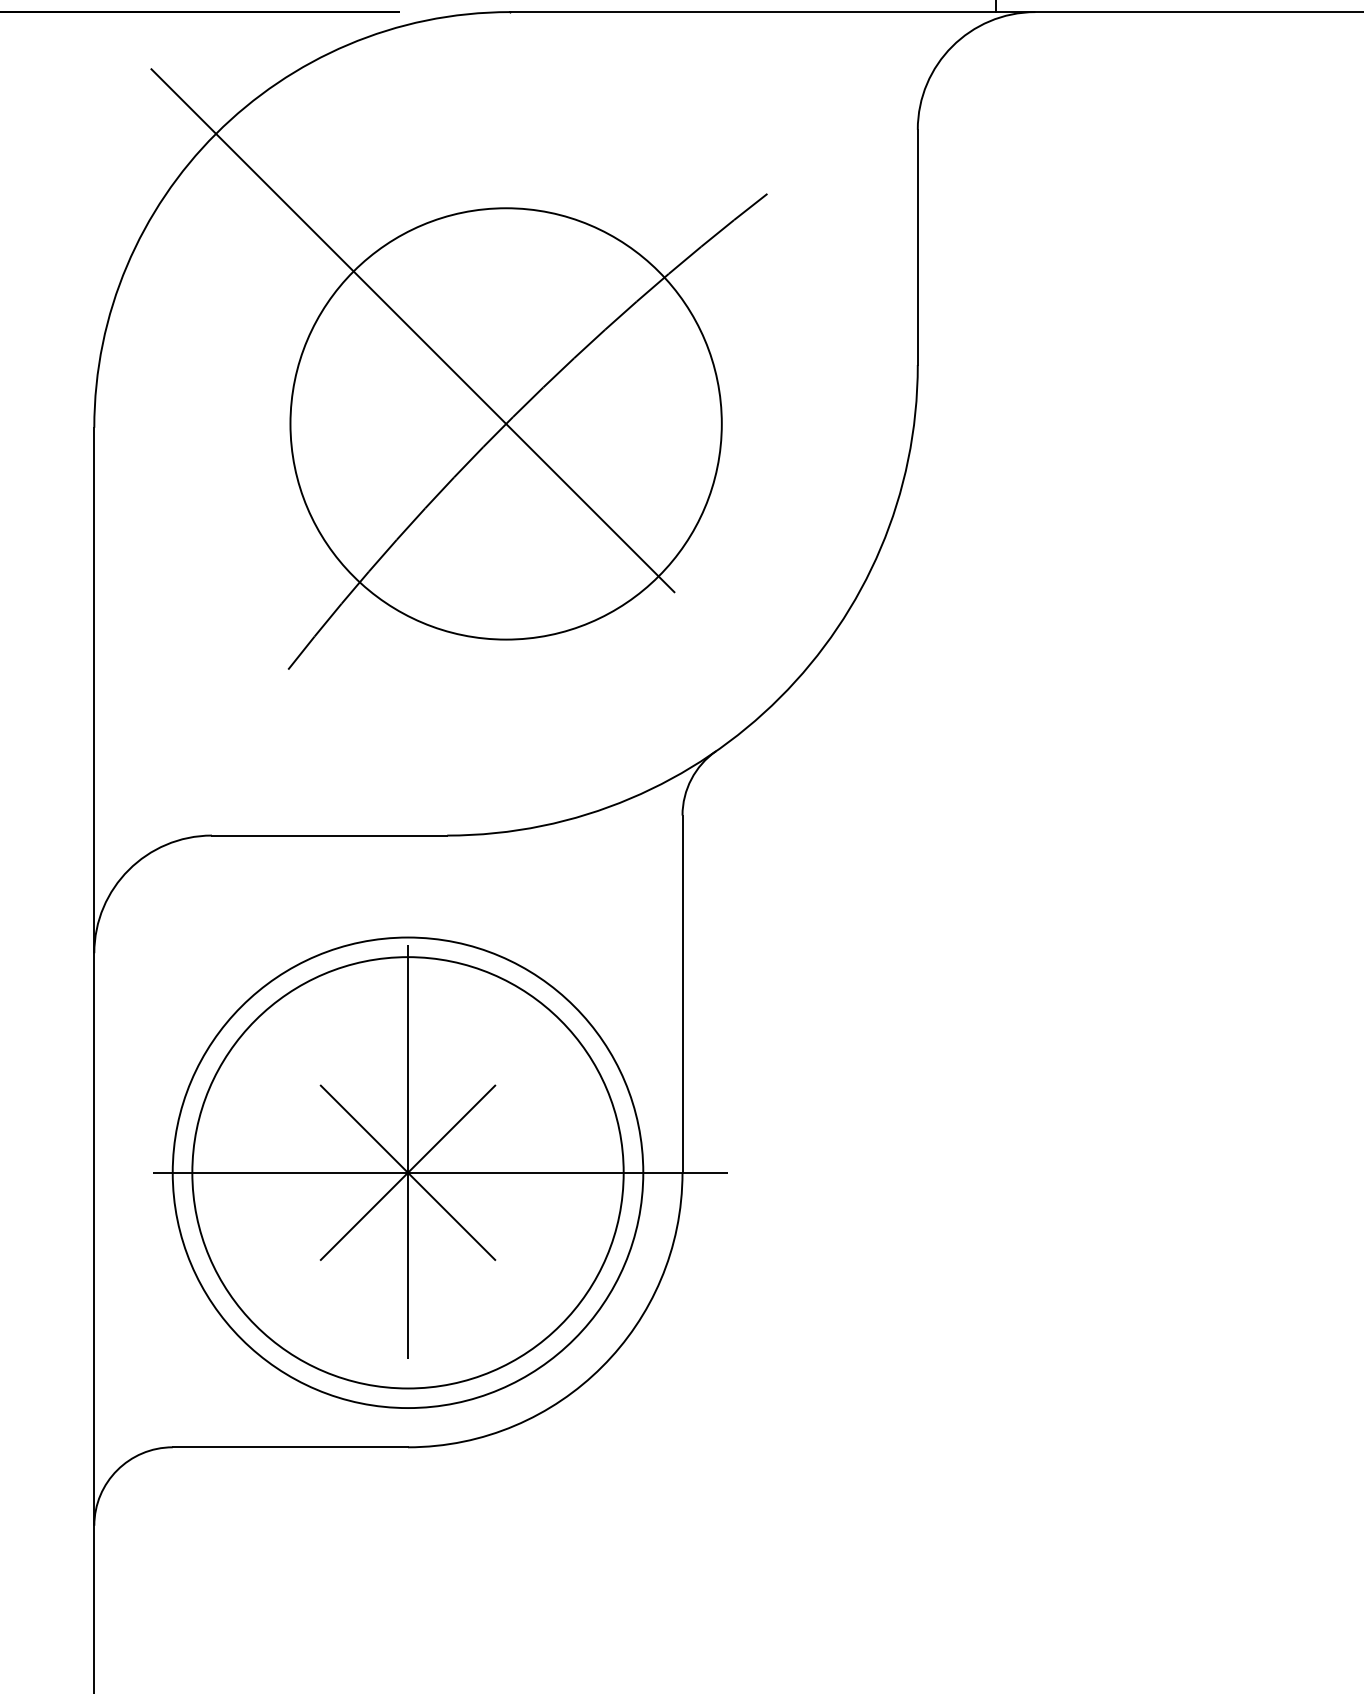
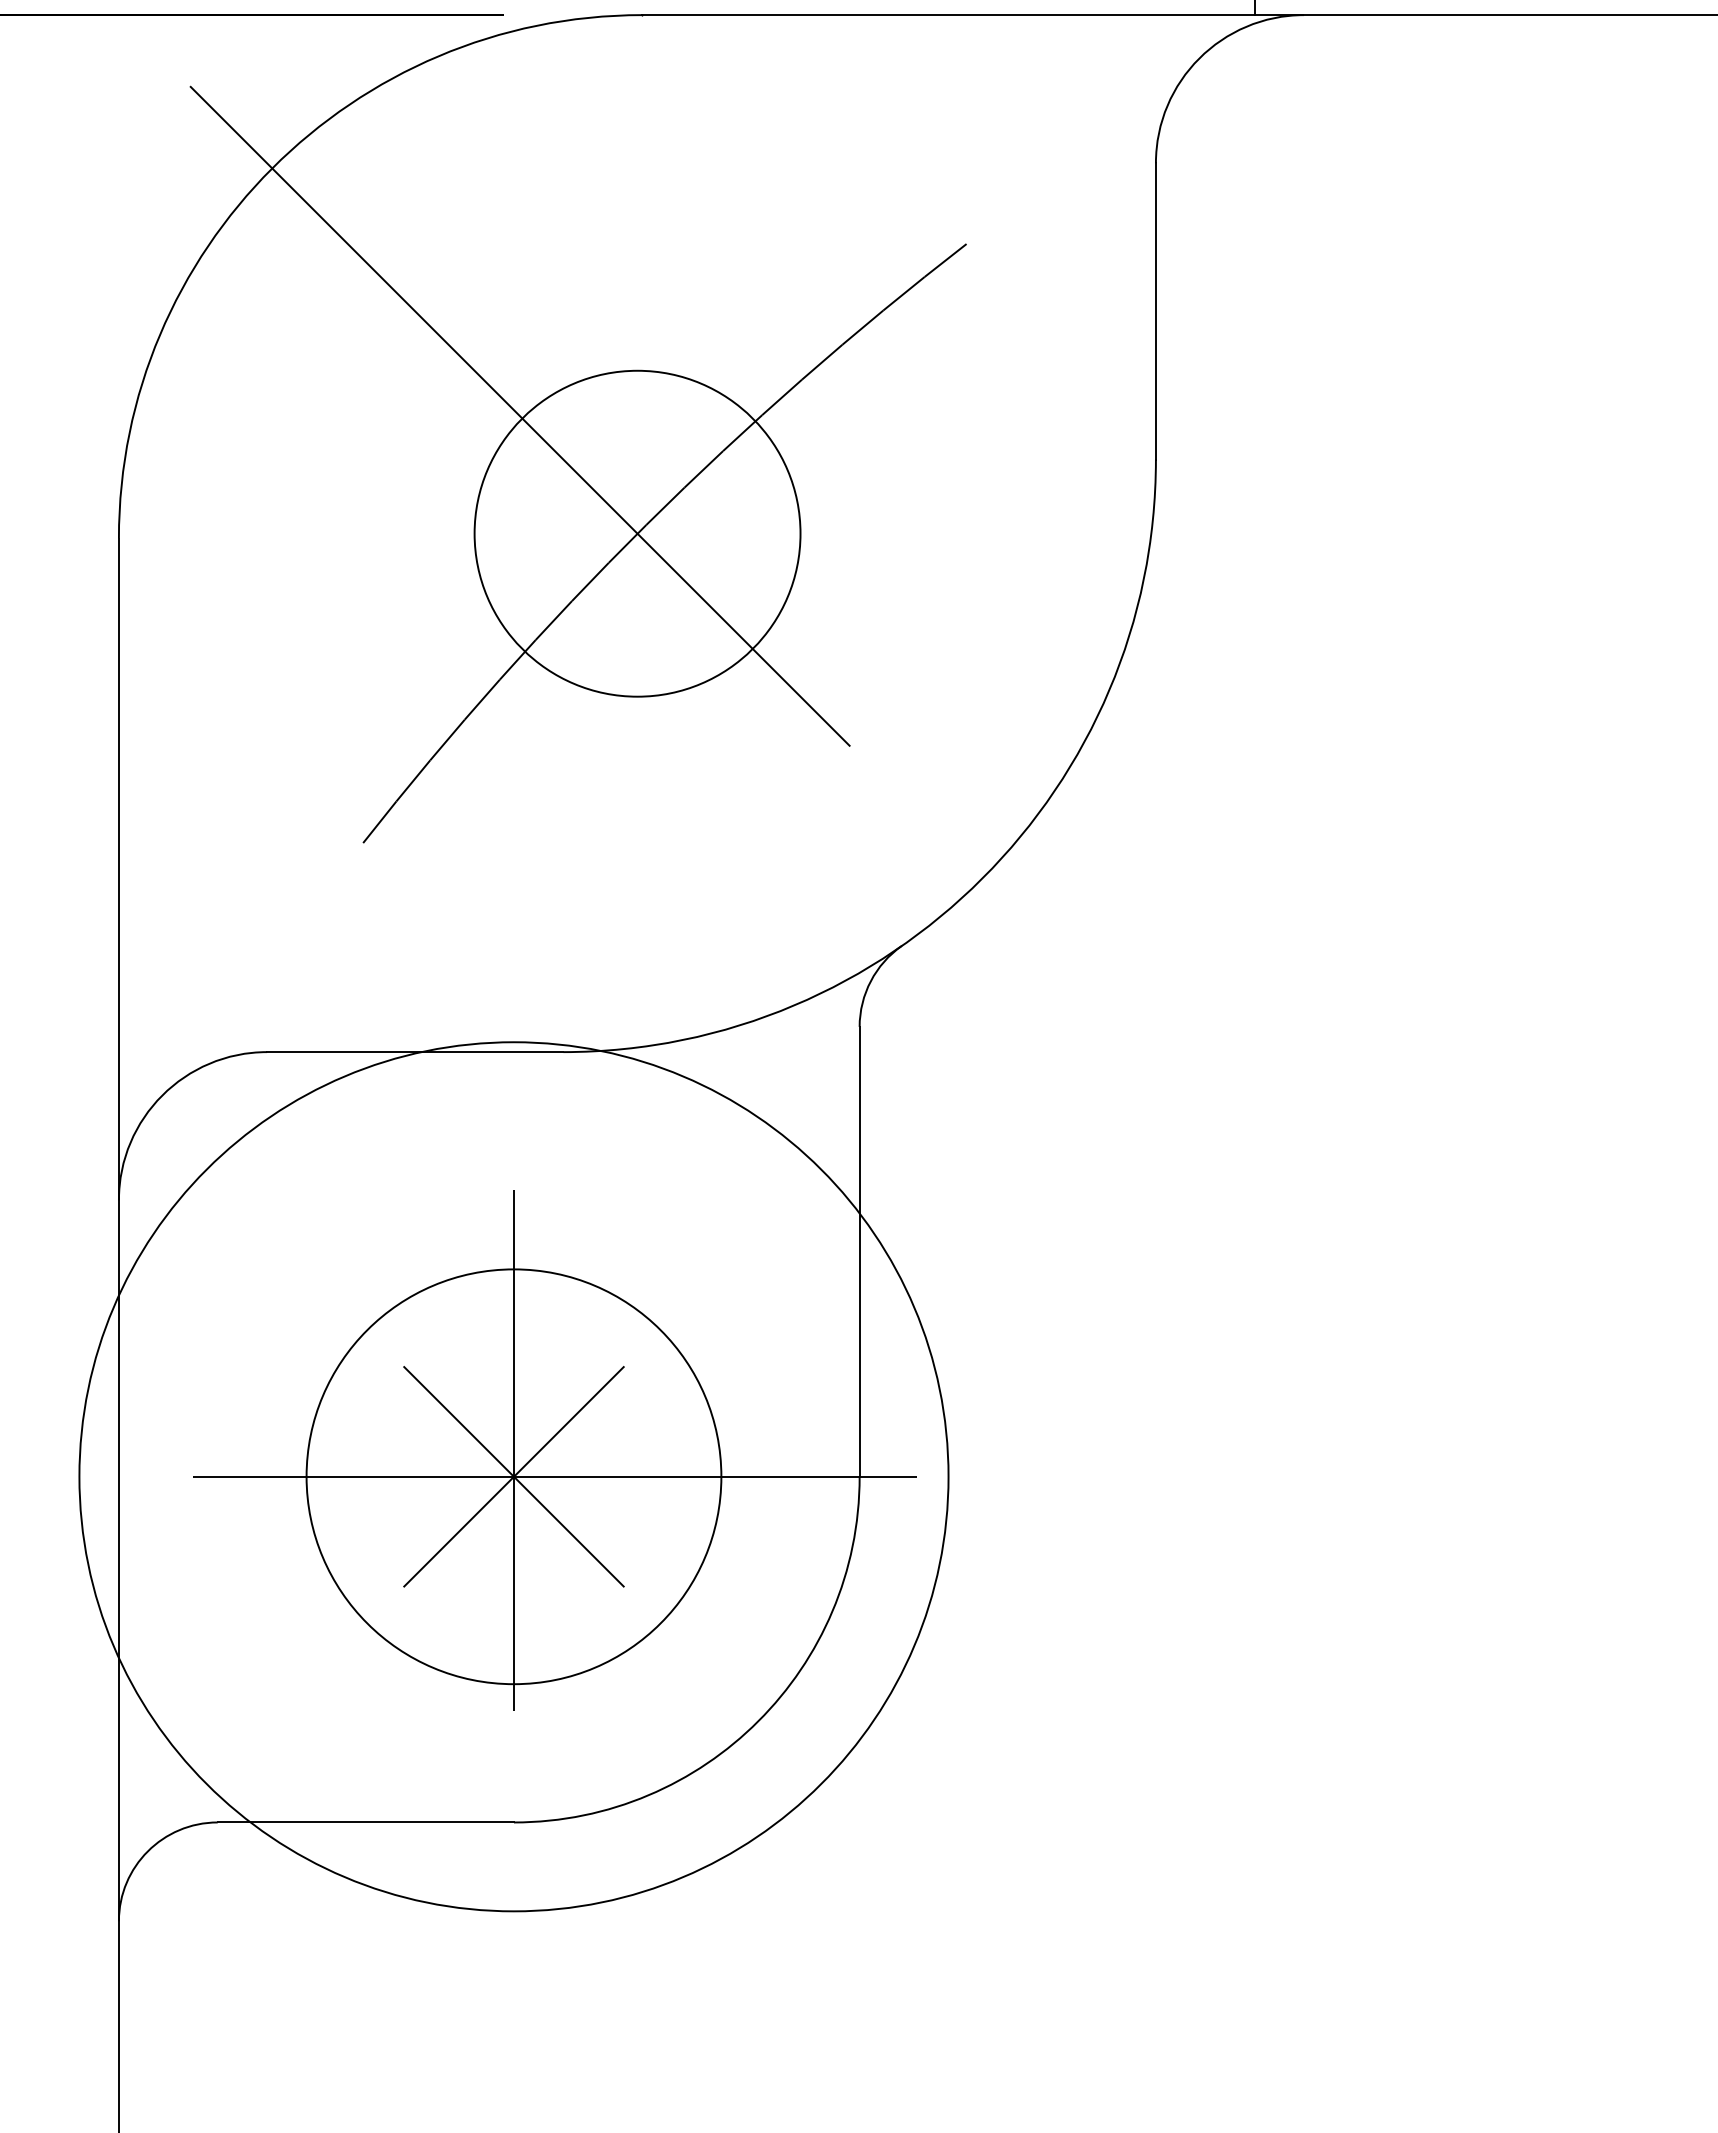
circle: (506, 423) -> (637, 533), size x0.6
circle: (407, 1172) -> (513, 1476), size x0.7
circle: (407, 1172) -> (513, 1476), size x1.6

